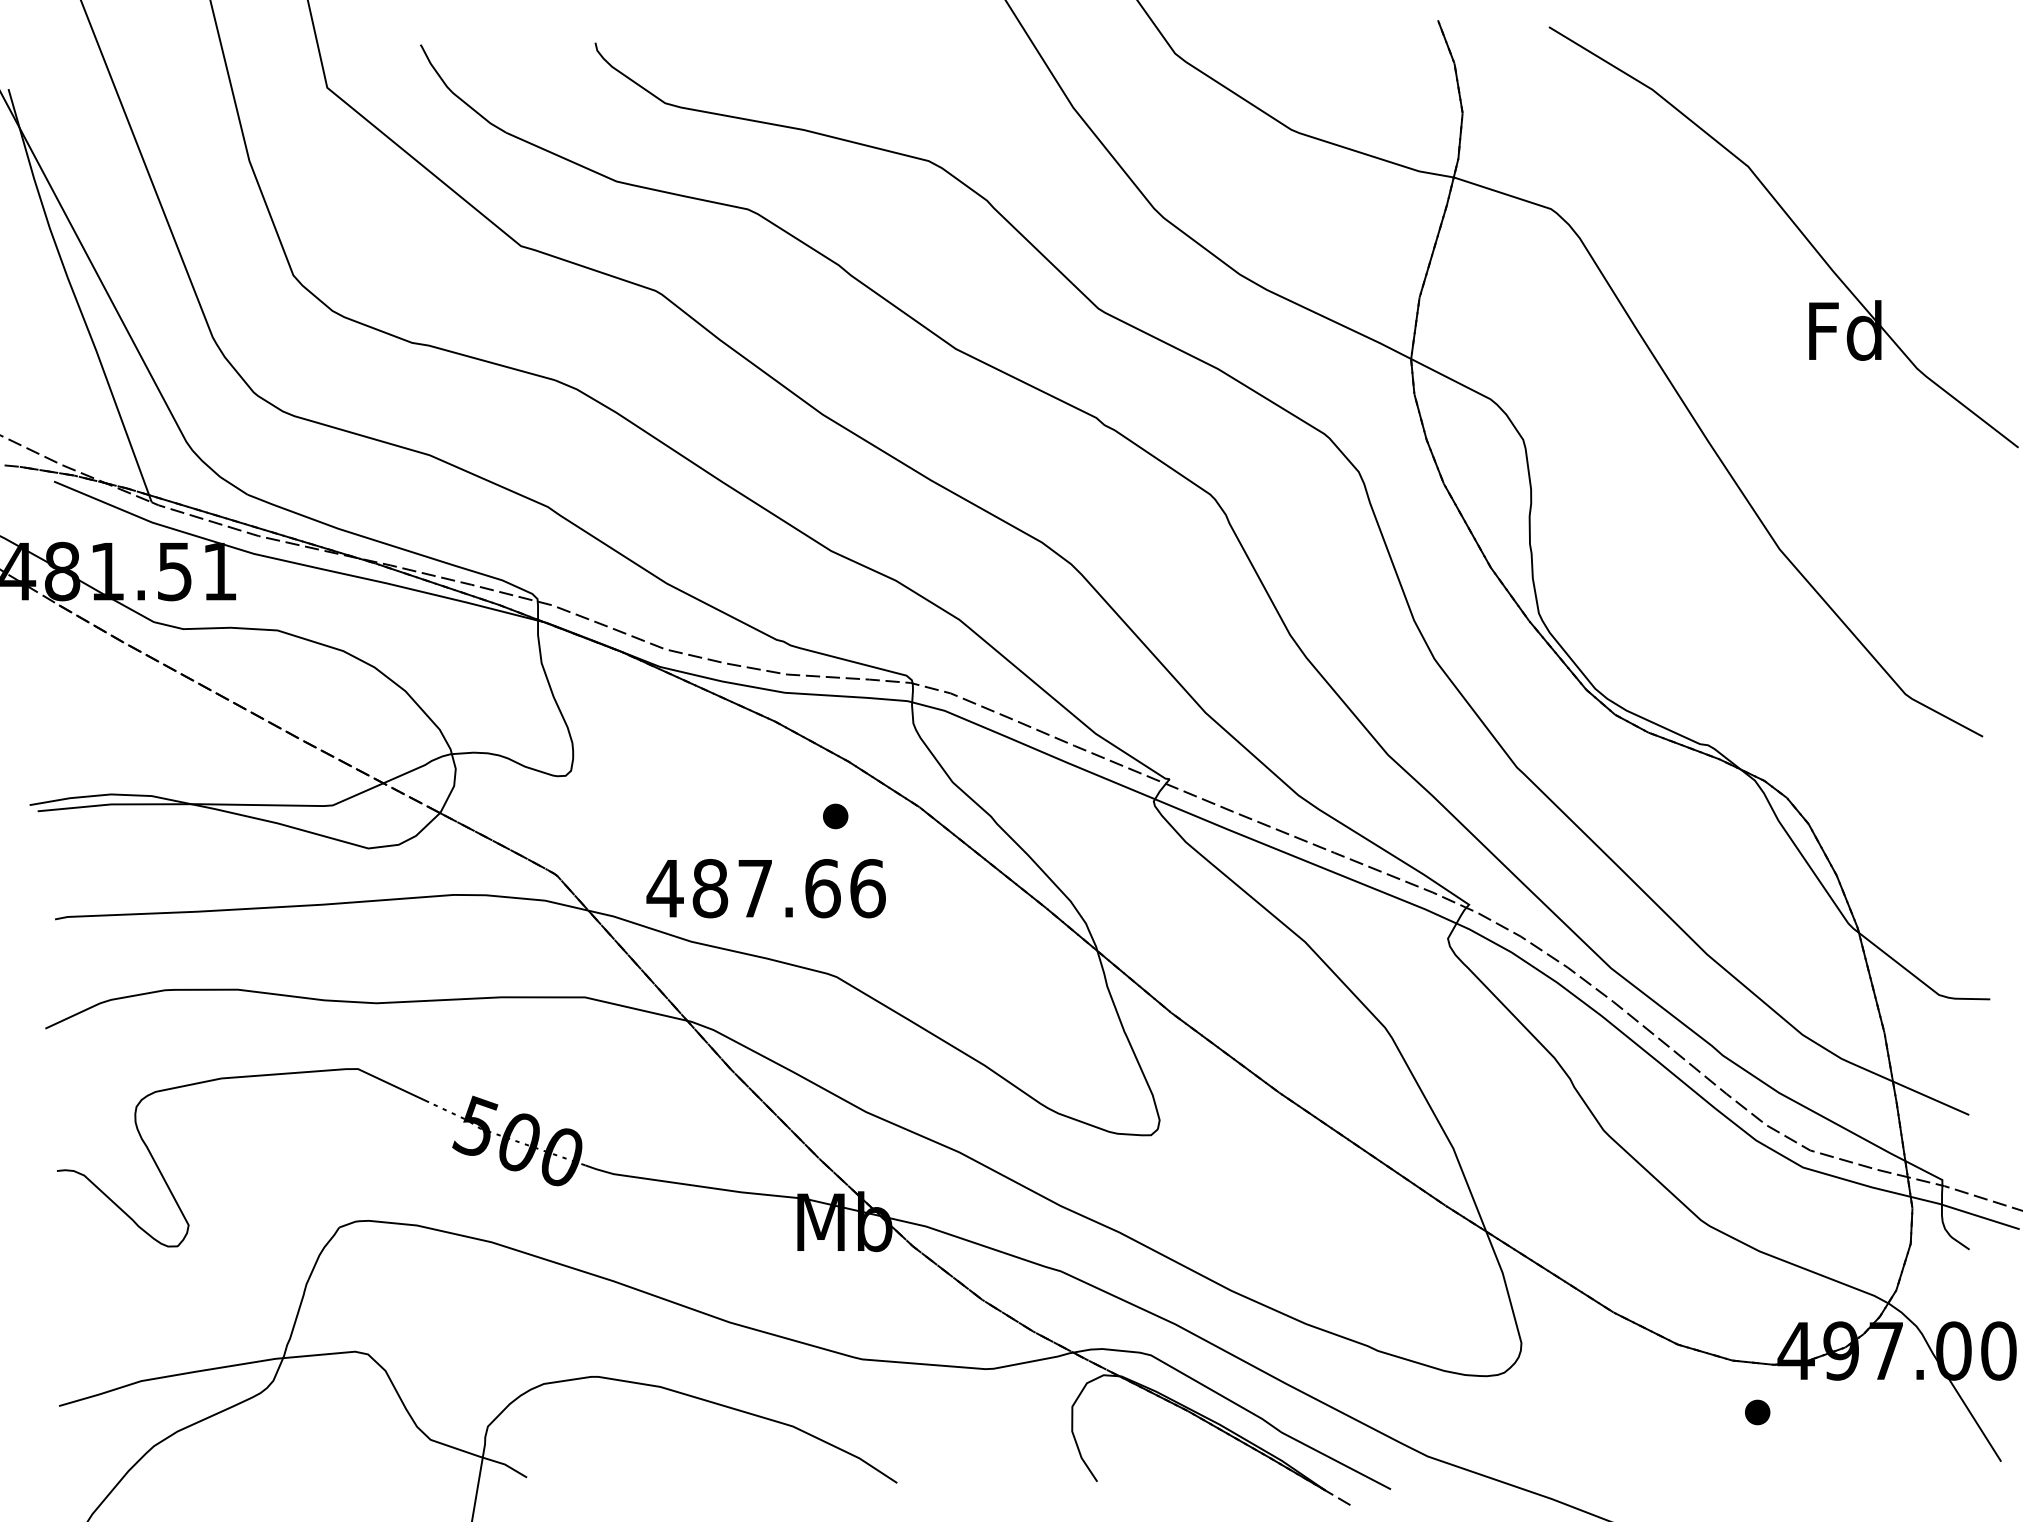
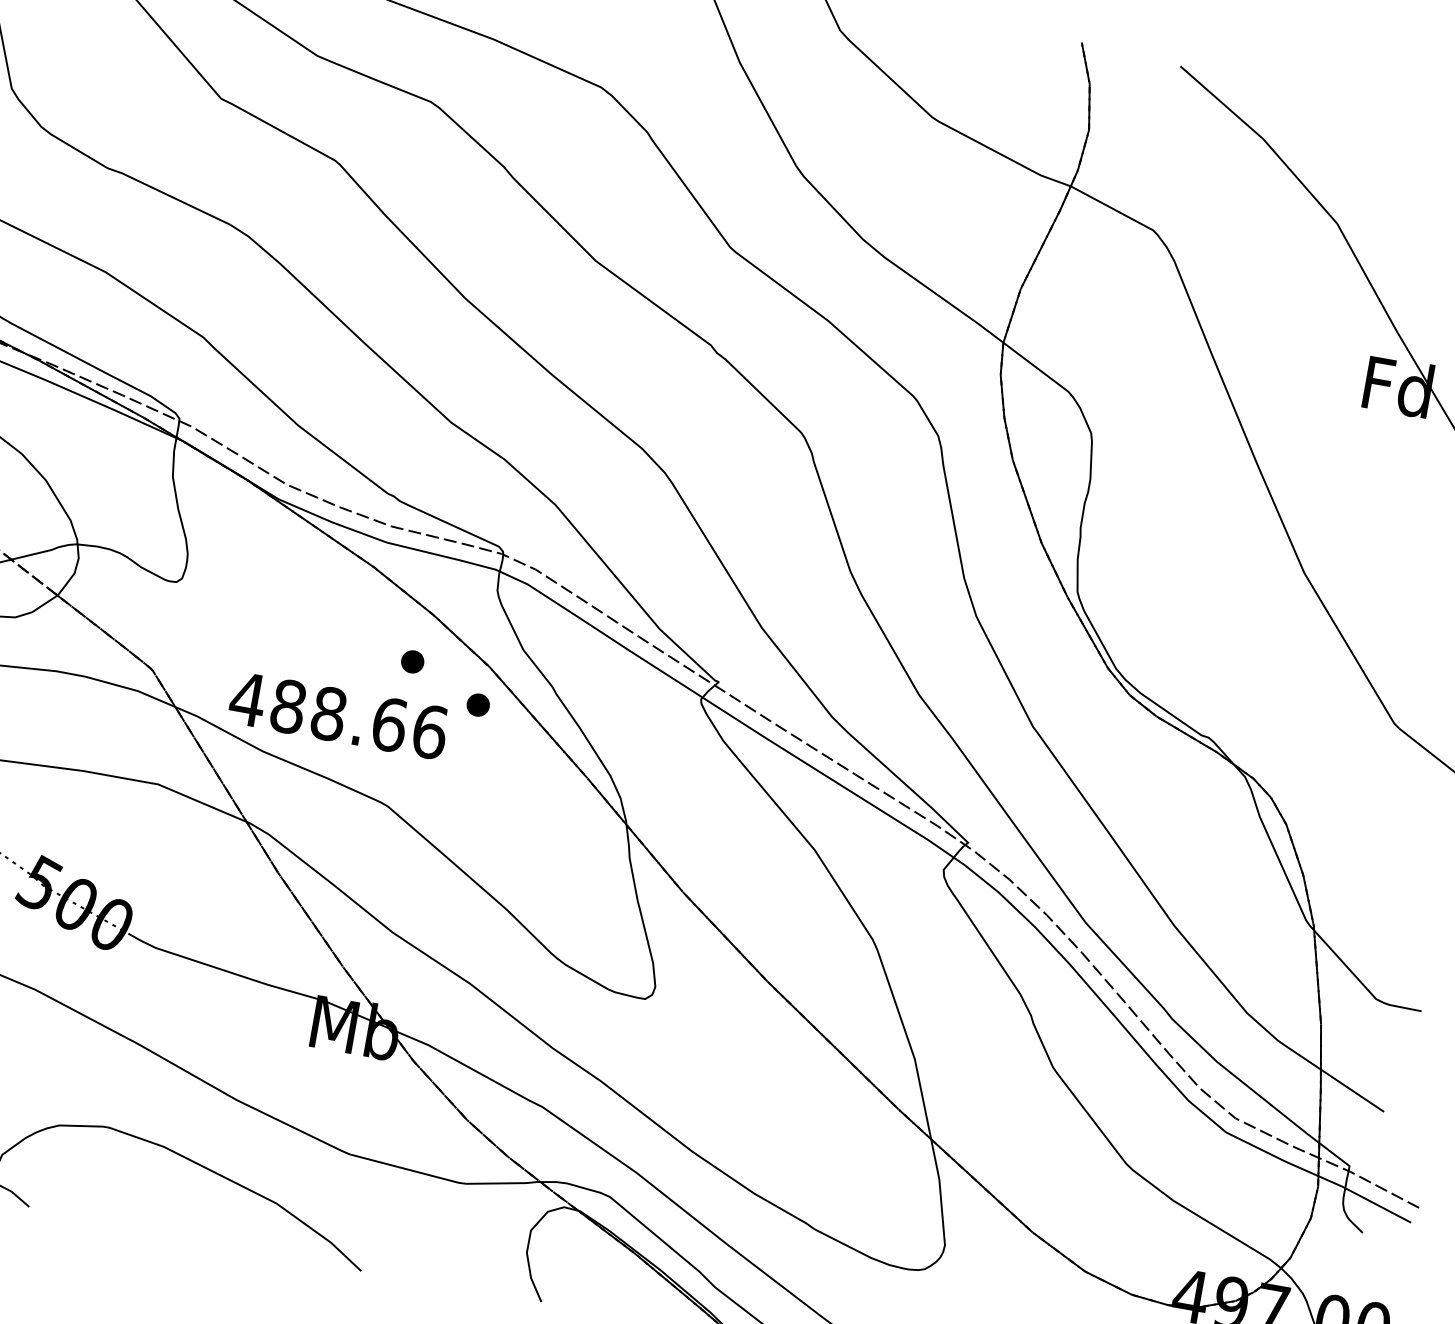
part: (914, 850) -> (478, 705), added
text: (755, 888) -> (329, 713), 487.66 -> 488.66

